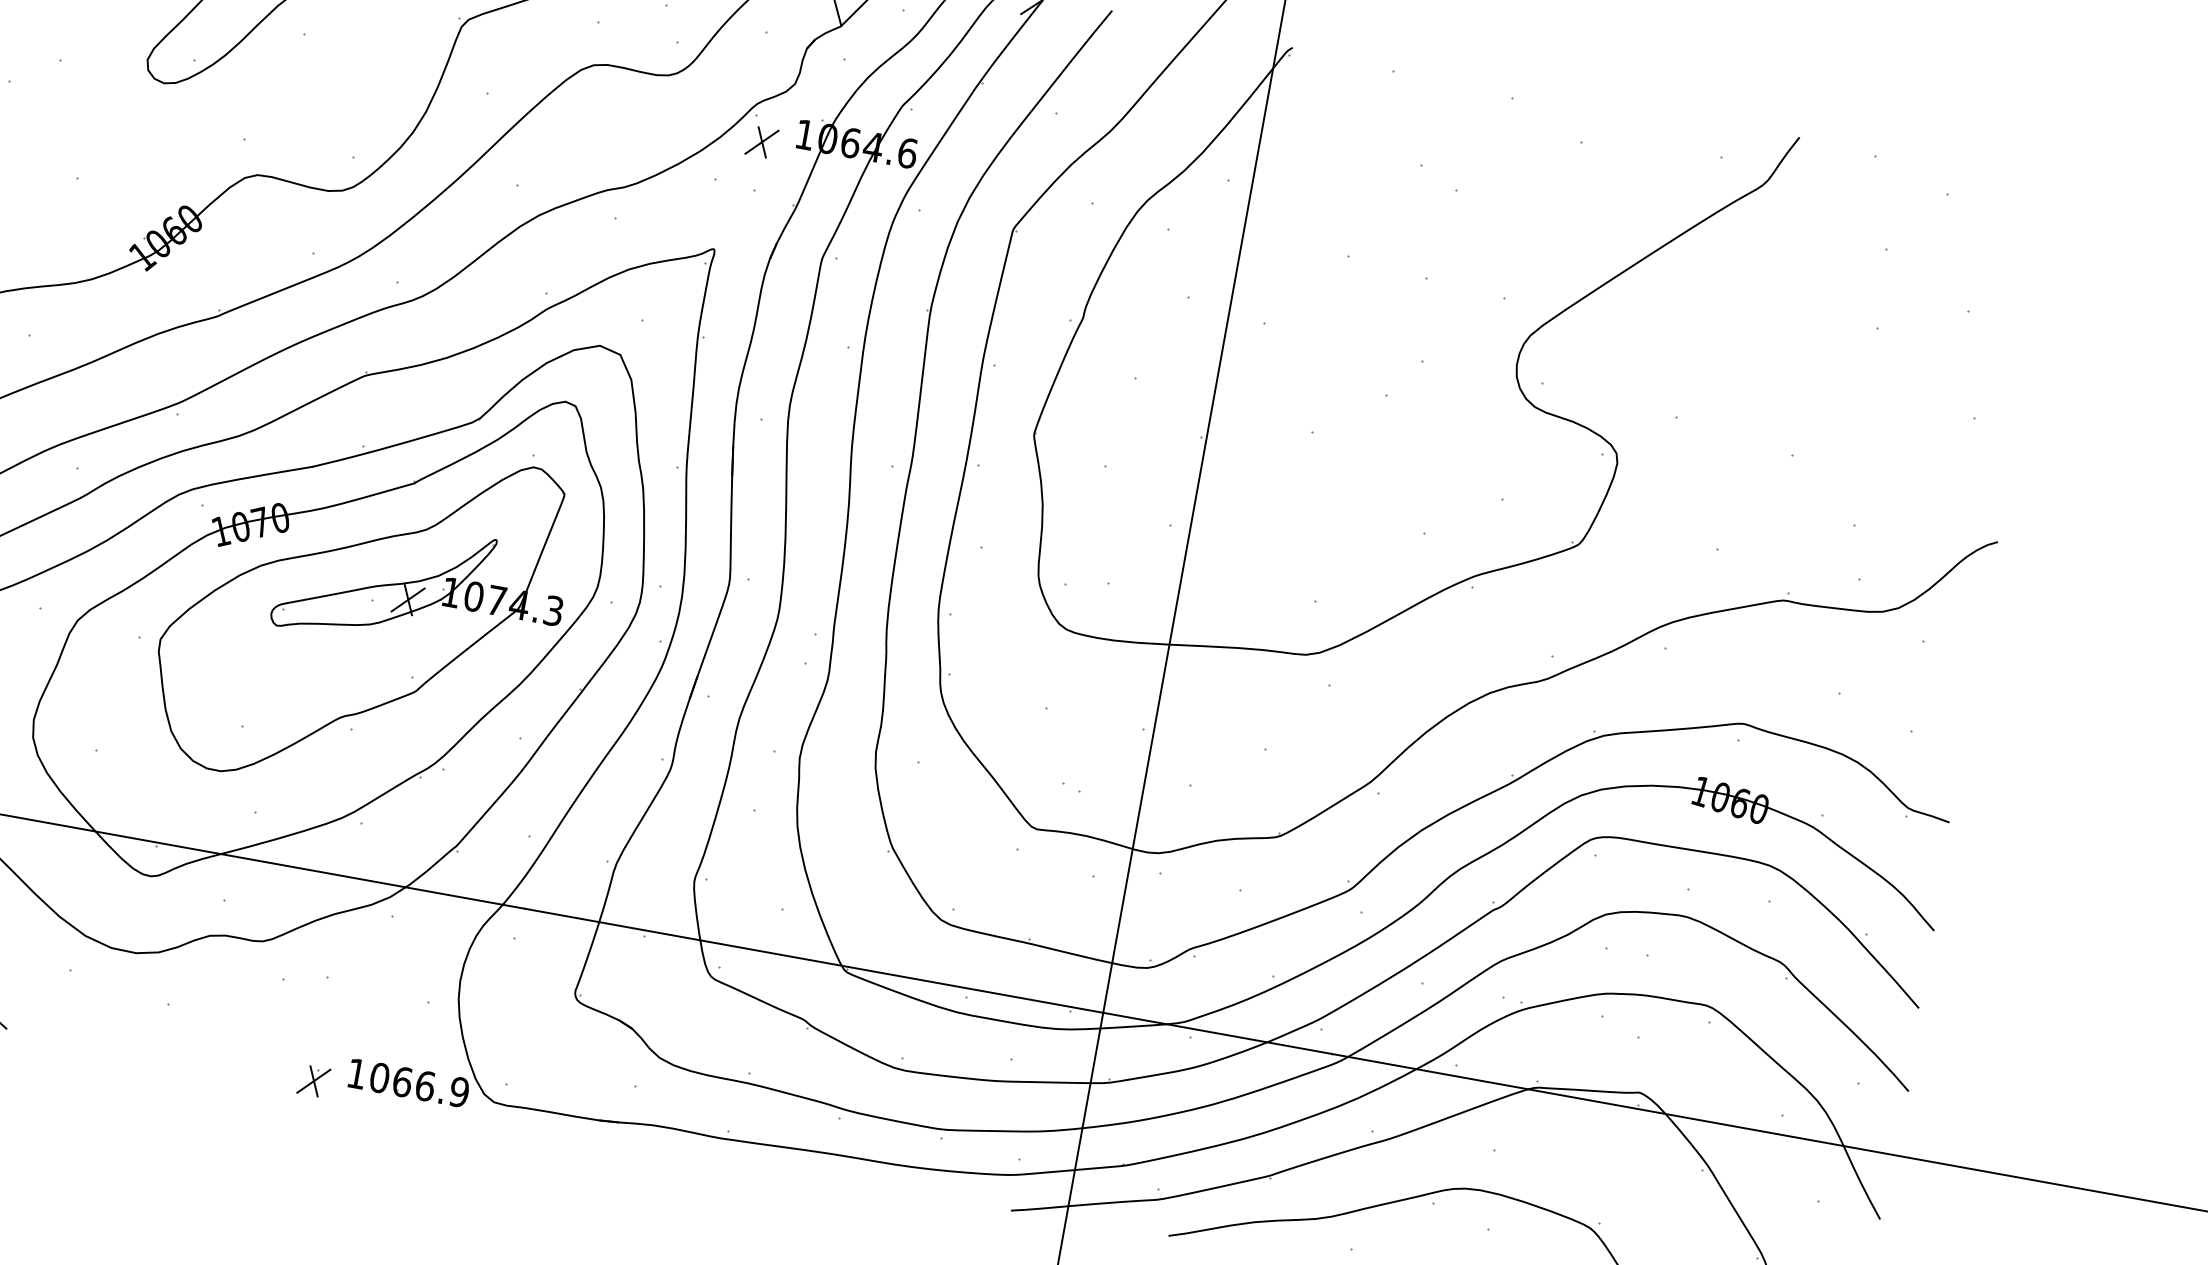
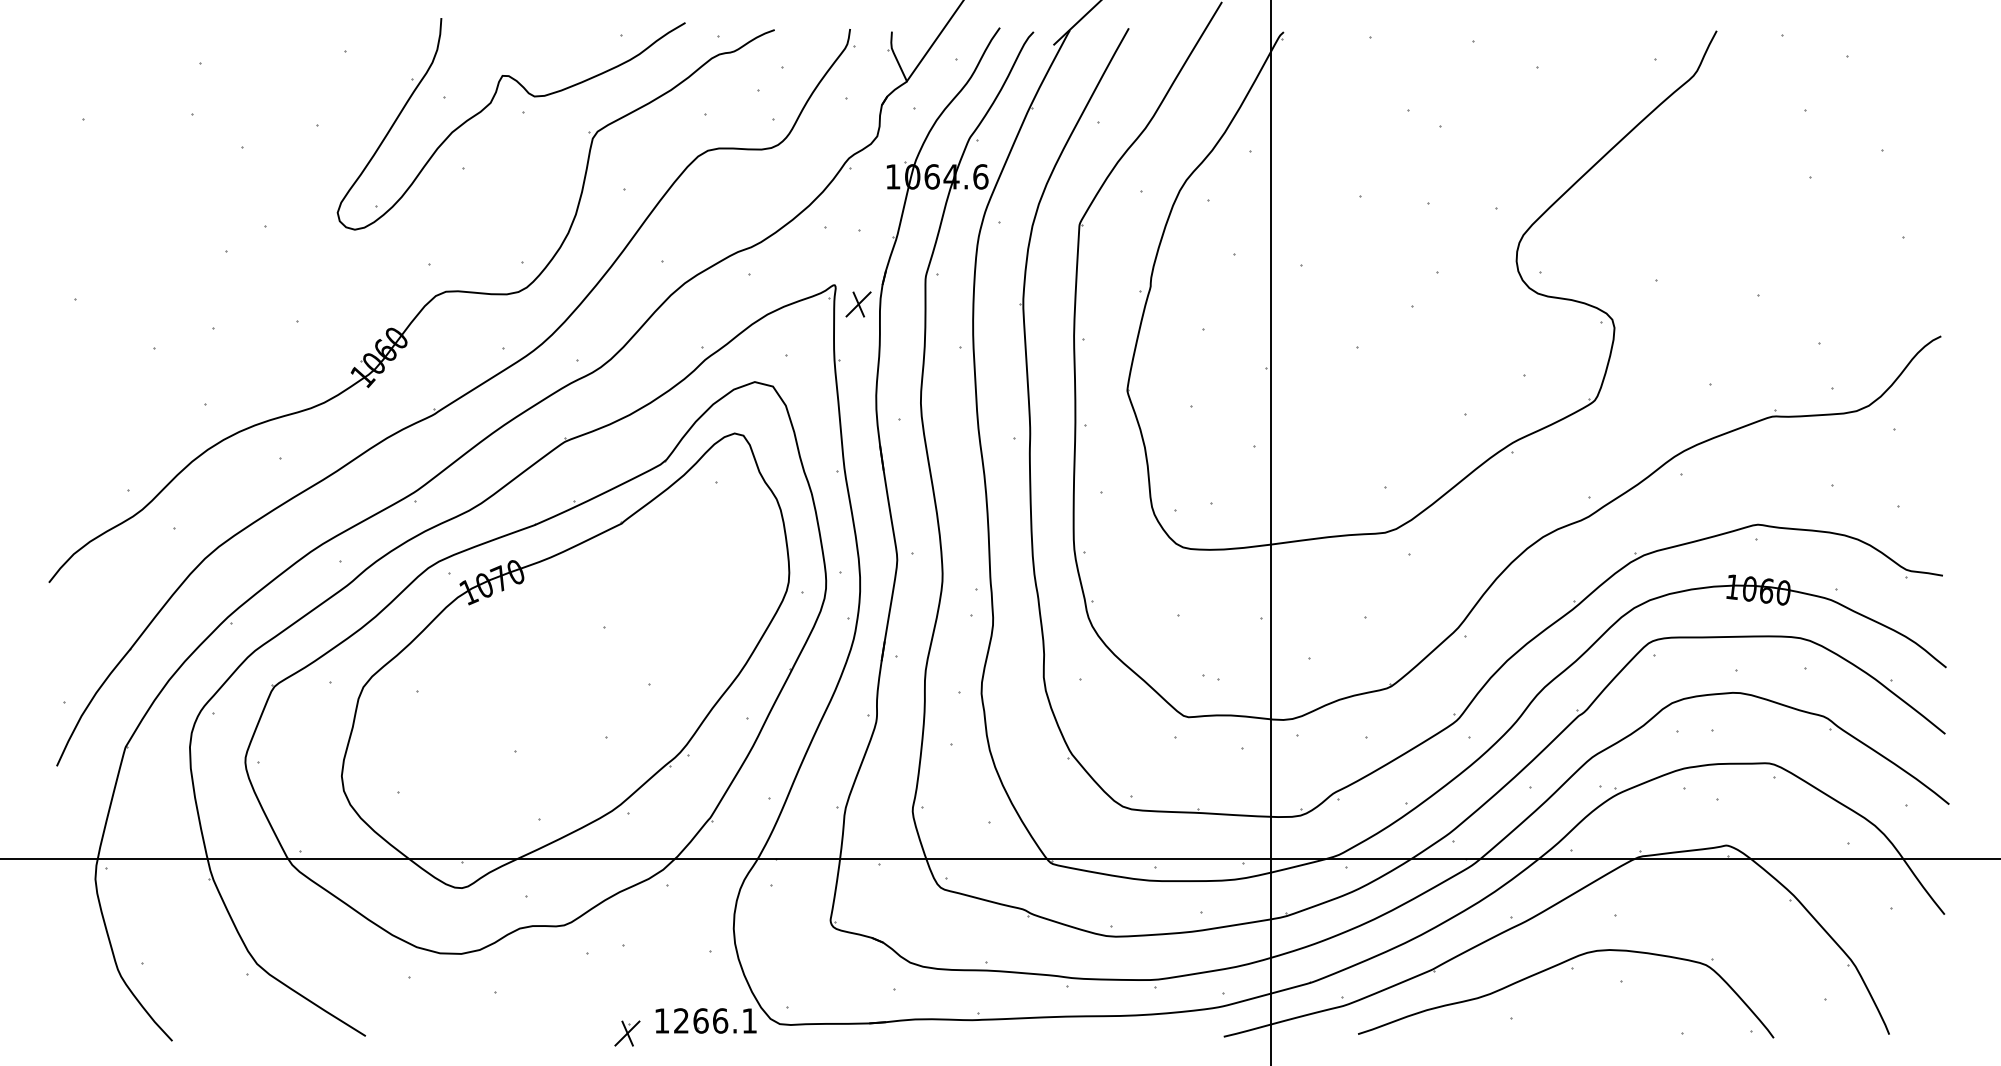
part: (761, 142) -> (858, 304), moved
part: (362, 616) -> (598, 641), removed
text: (419, 1084) -> (715, 1020), 1066.9 -> 1266.1

